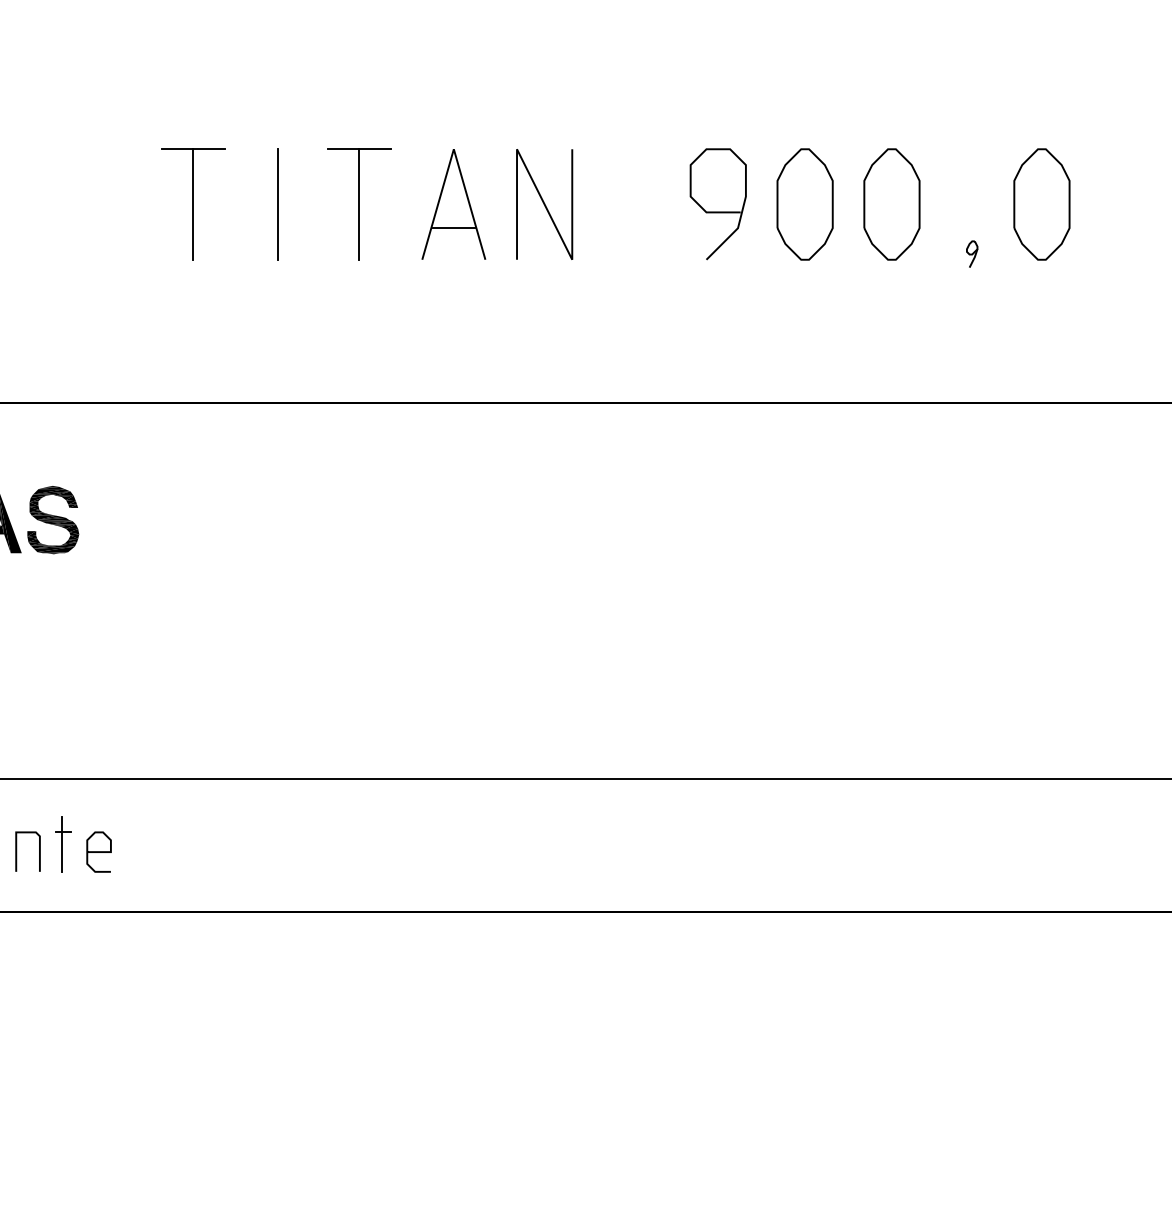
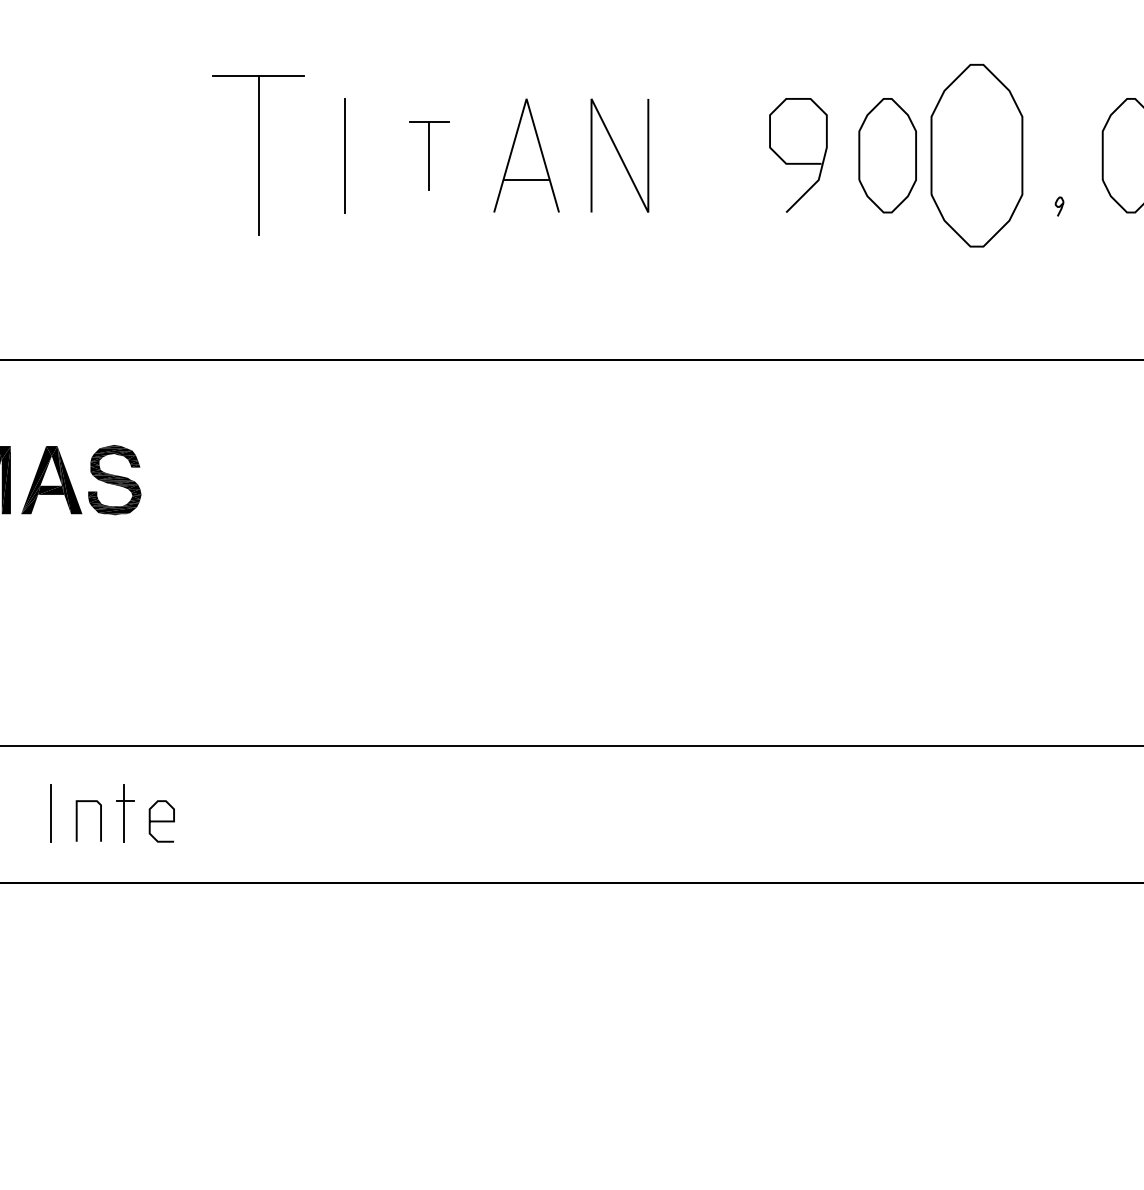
part: (193, 204) -> (258, 155), size x1.4
part: (359, 204) -> (429, 155), size x0.6
part: (891, 204) -> (976, 155), size x1.6
part: (972, 253) -> (1059, 206), size x0.7

